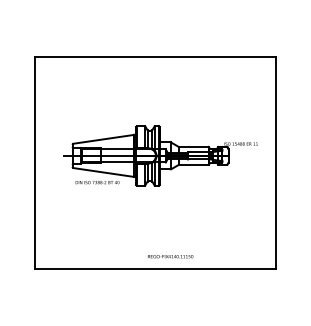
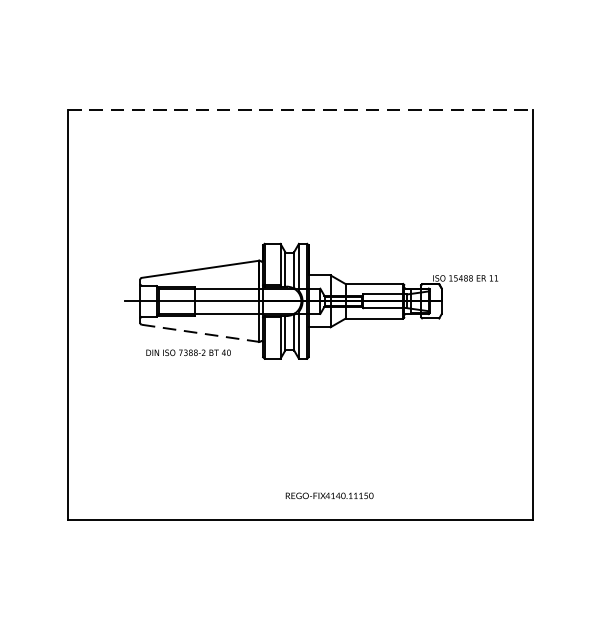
line: (155, 56) -> (300, 109), solid -> dashed
line: (103, 172) -> (200, 333), solid -> dashed

